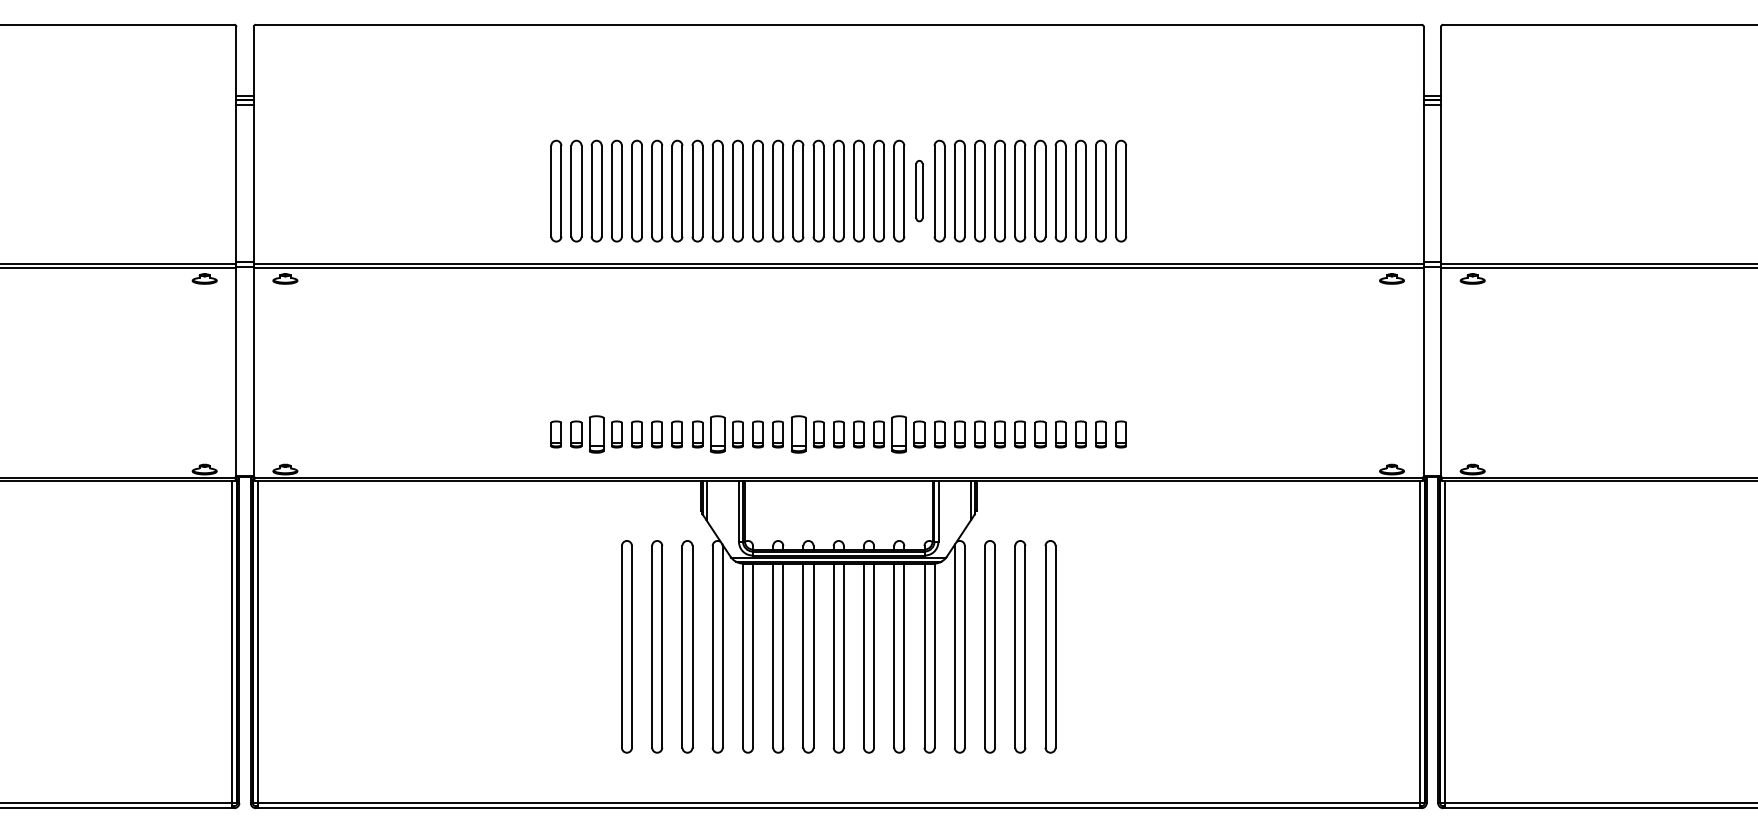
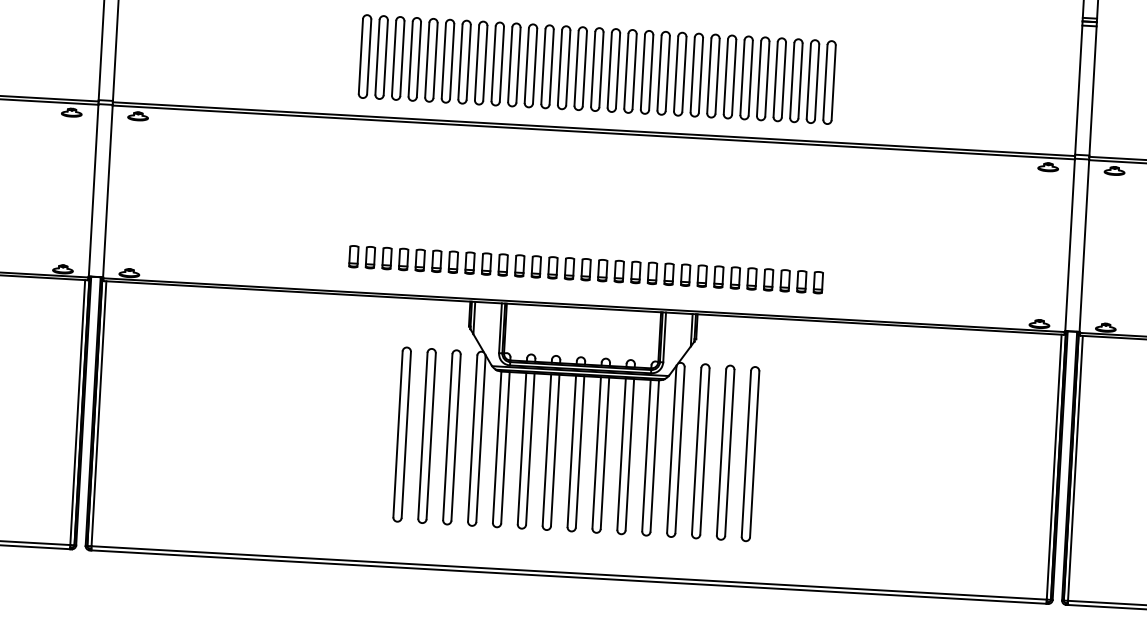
part: (919, 190) -> (663, 72), size x1.67
part: (596, 434) -> (386, 258), size x0.71
part: (717, 434) -> (486, 264), size x0.71
part: (797, 434) -> (552, 267), size x0.71
part: (898, 434) -> (635, 272), size x0.71

